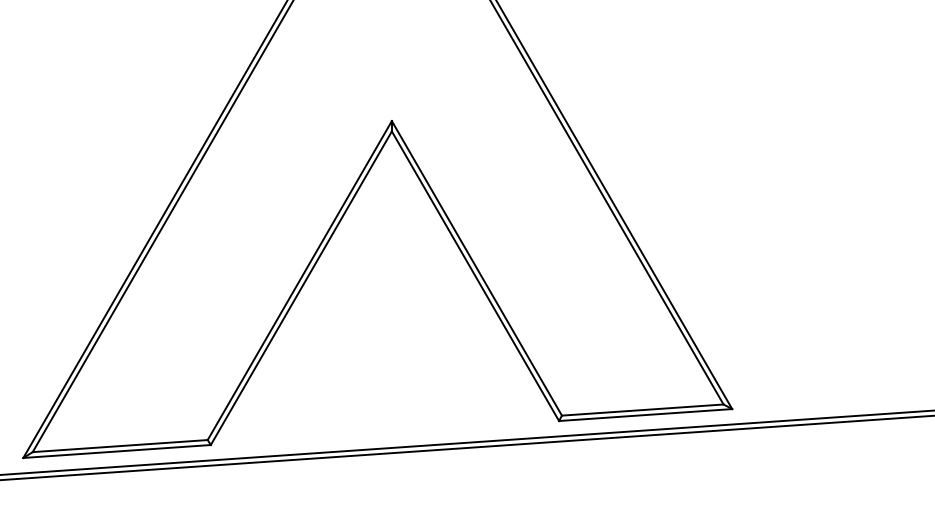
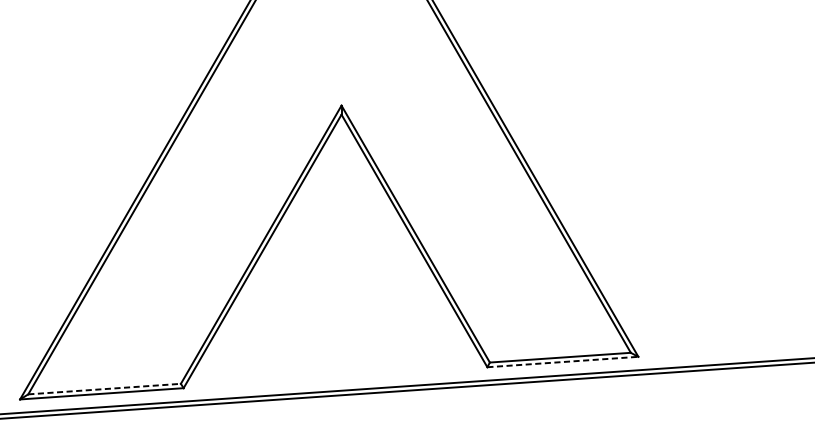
line: (645, 415) -> (562, 362), solid -> dashed
line: (120, 446) -> (104, 389), solid -> dashed

